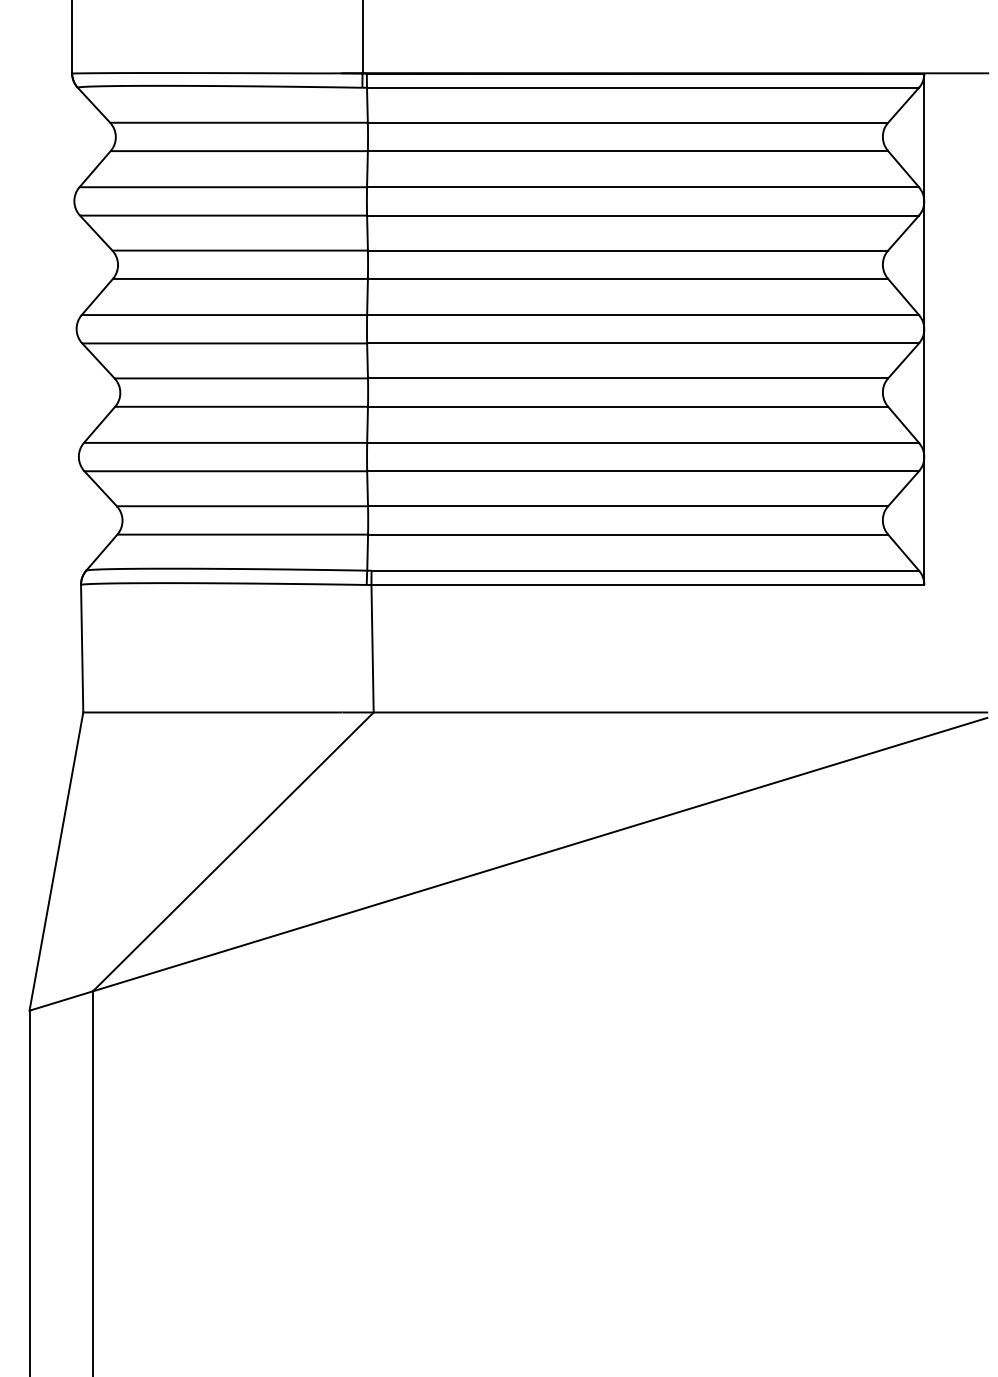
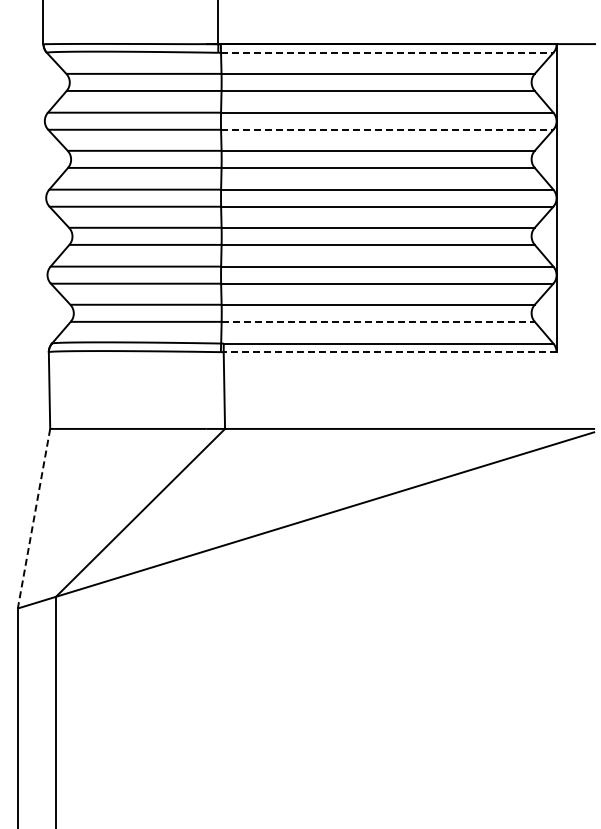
line: (643, 87) -> (387, 52), solid -> dashed
line: (643, 215) -> (387, 129), solid -> dashed
line: (628, 534) -> (378, 321), solid -> dashed
line: (646, 585) -> (389, 352), solid -> dashed
line: (55, 862) -> (33, 519), solid -> dashed

